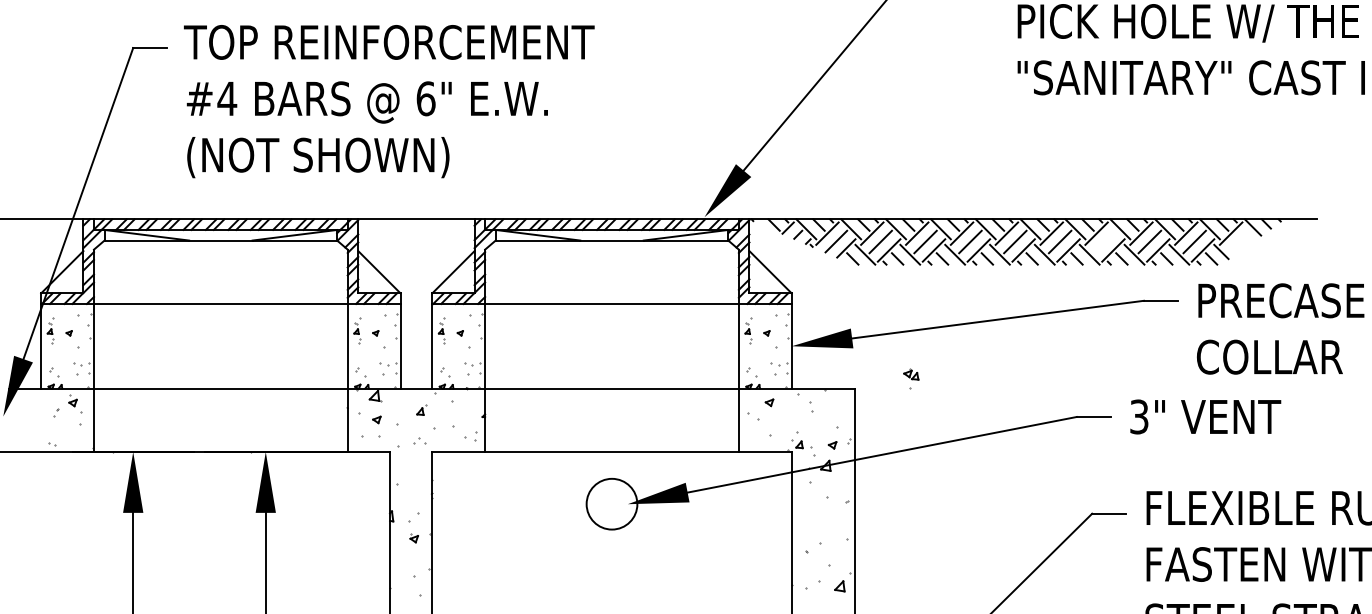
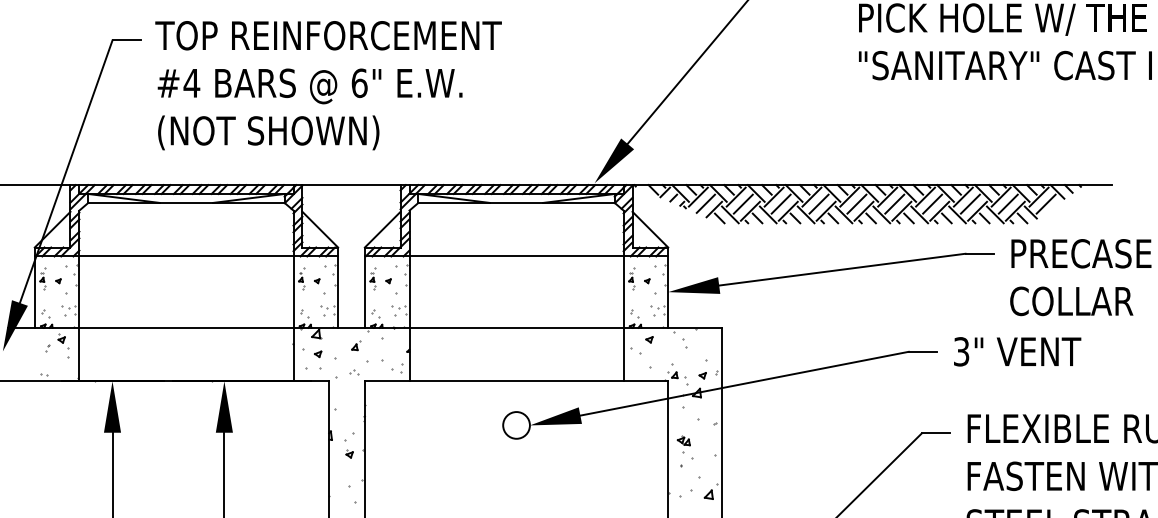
line: (1104, 241) -> (932, 203), added
line: (1239, 241) -> (1046, 203), added
part: (911, 378) -> (684, 444), moved
circle: (611, 504) -> (516, 425), size x0.62

